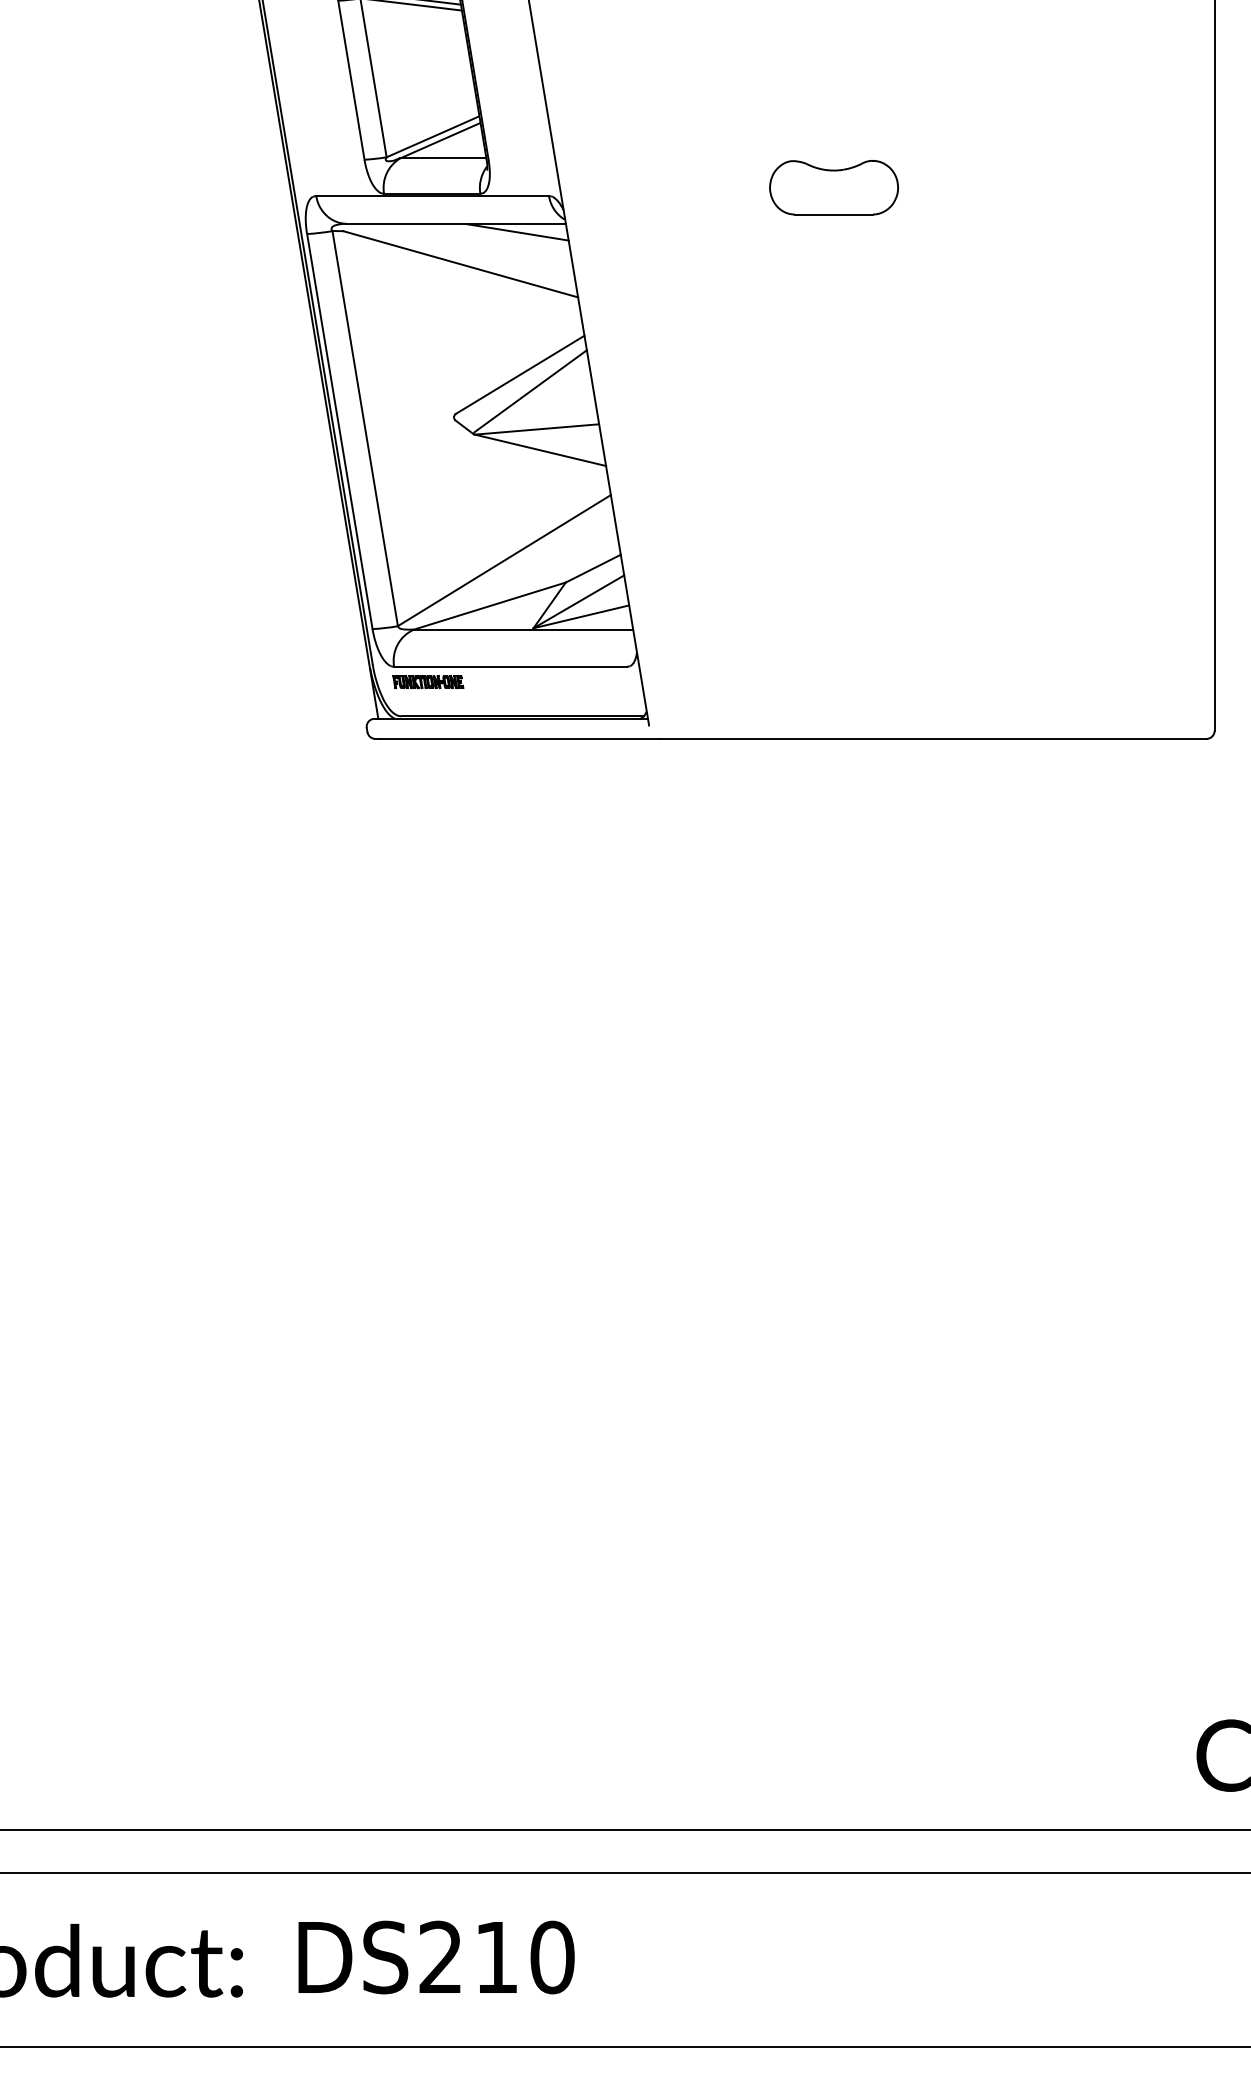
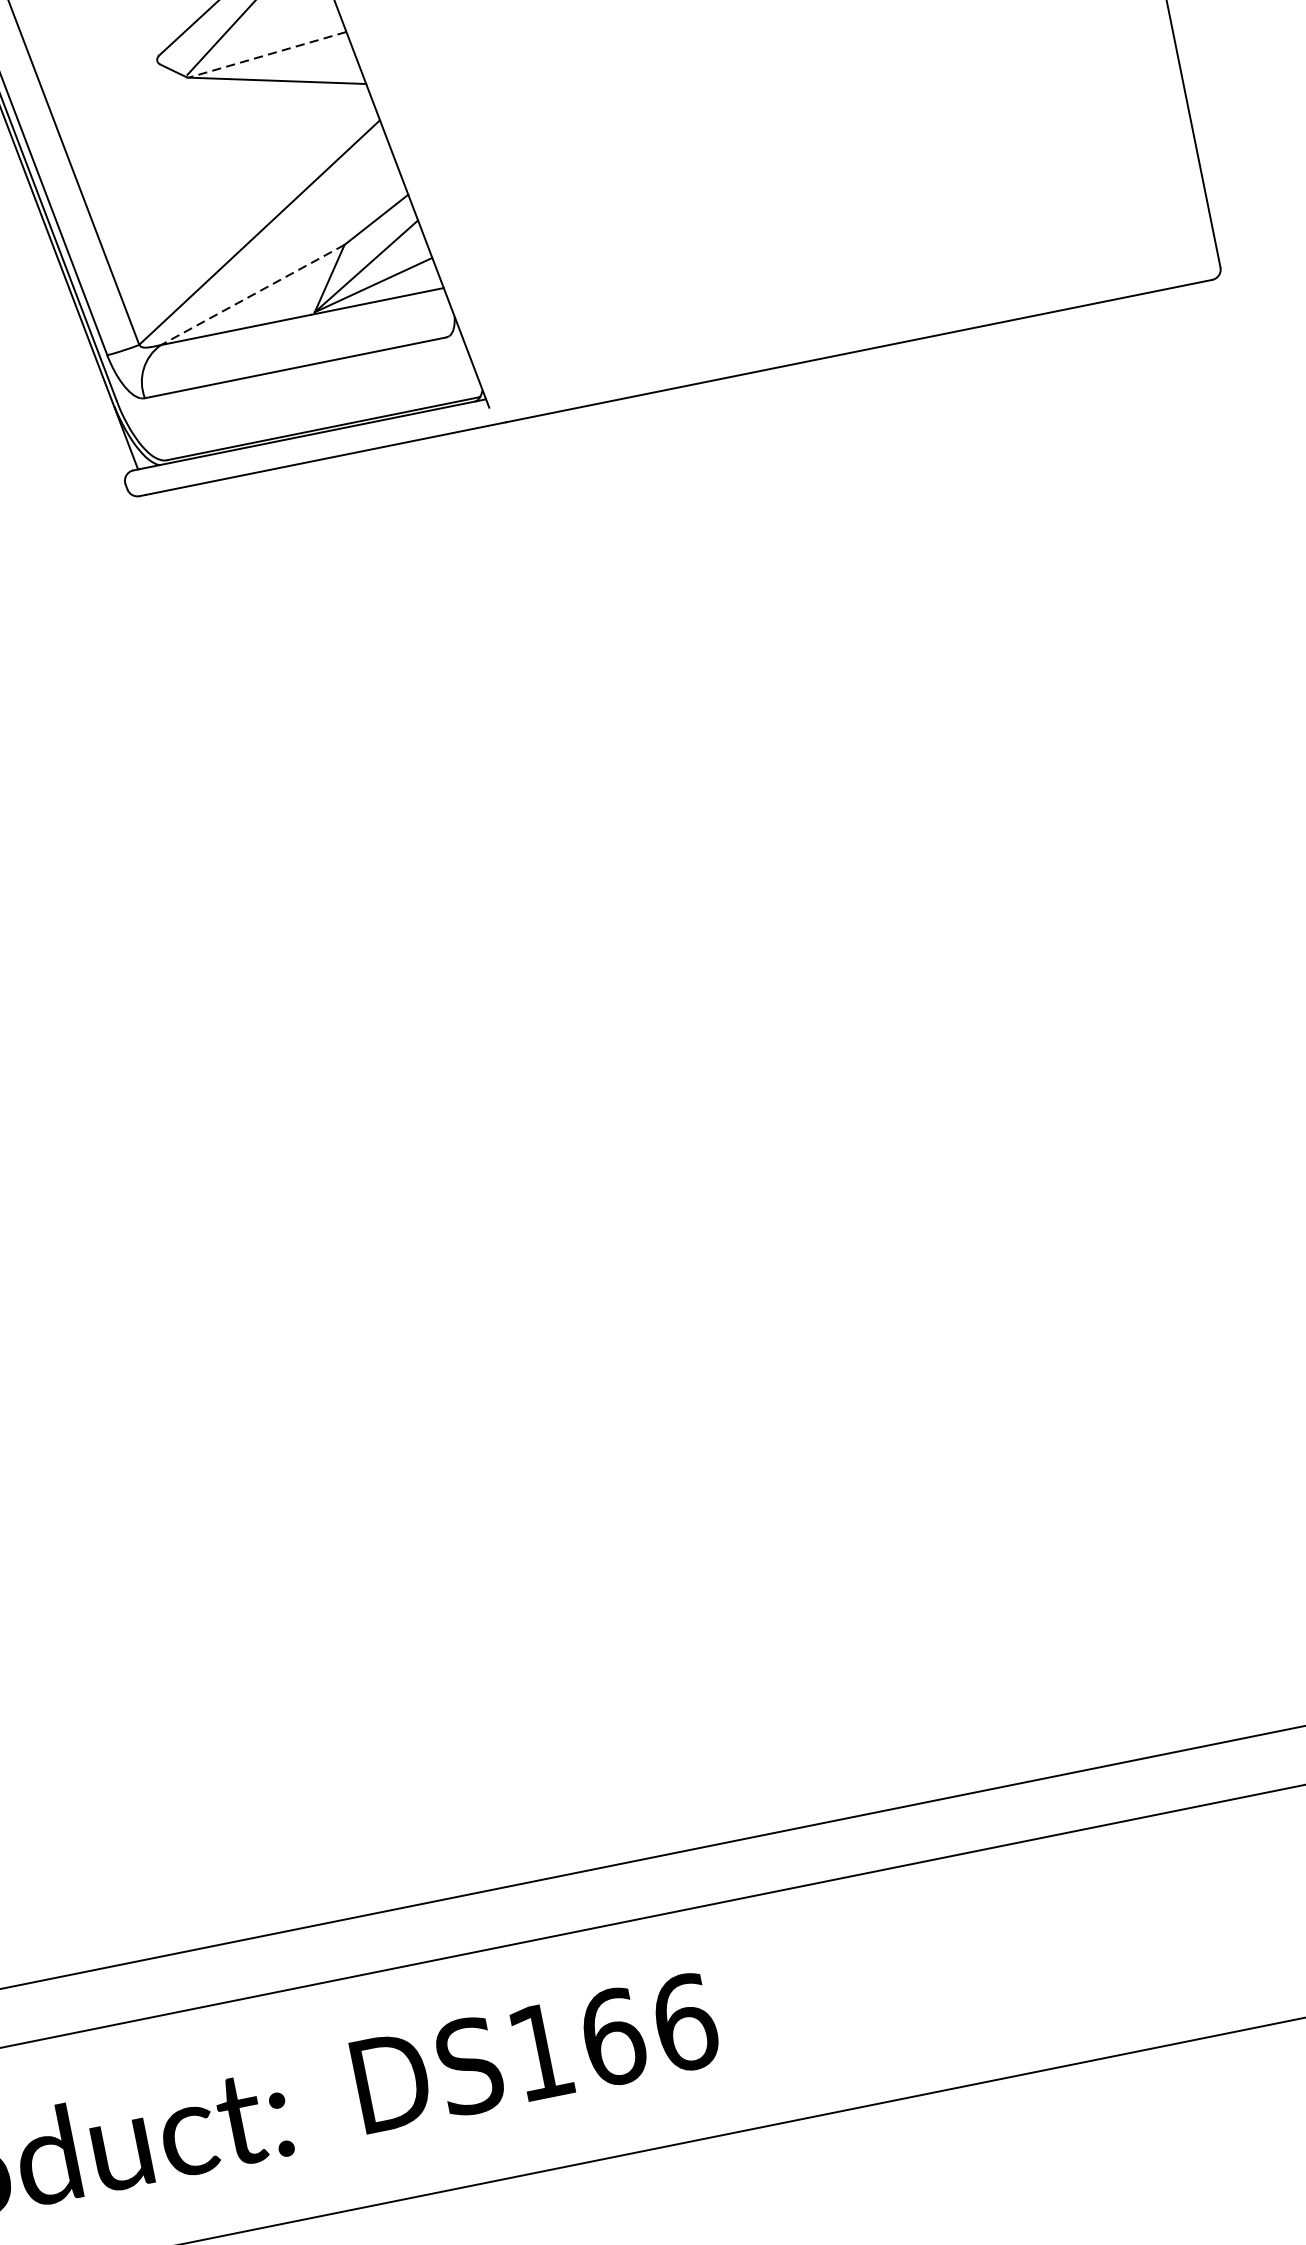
line: (536, 429) -> (266, 54), solid -> dashed
line: (489, 606) -> (252, 295), solid -> dashed
part: (428, 682) -> (193, 409), removed
text: (497, 1957) -> (614, 2037), DS210 -> DS166

